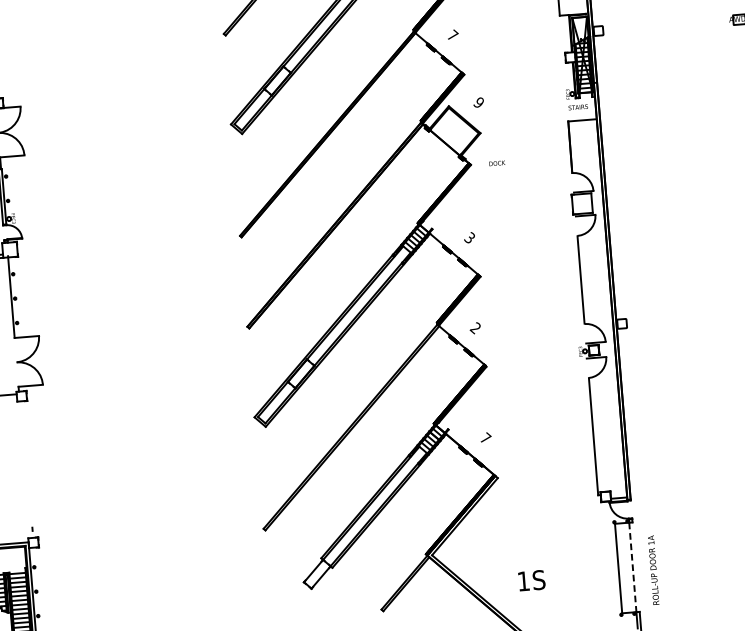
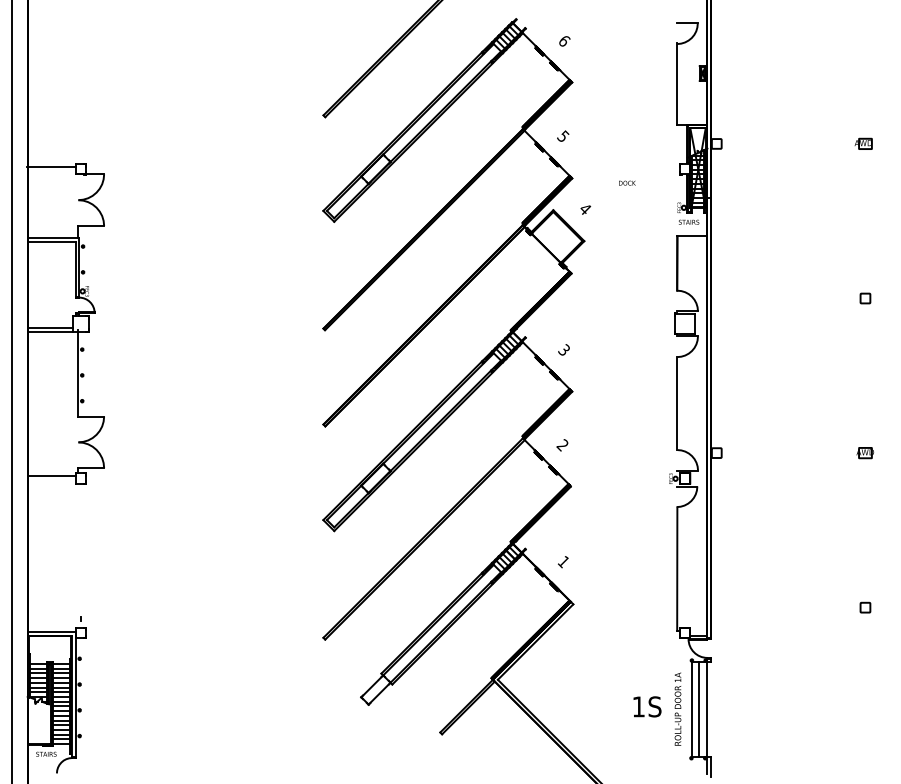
text: (452, 34) -> (563, 135), 7 -> 5
text: (479, 102) -> (585, 208), 9 -> 4
text: (497, 162) -> (627, 182), moved
text: (485, 438) -> (563, 561), 7 -> 1
line: (632, 567) -> (707, 709), dashed -> solid
line: (625, 568) -> (699, 709), added
text: (653, 569) -> (677, 708), moved
text: (531, 580) -> (647, 706), moved

